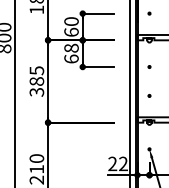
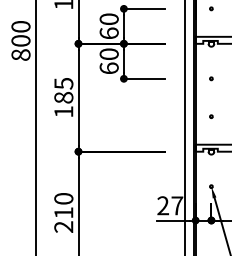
text: (71, 48) -> (109, 54), 68 -> 60
text: (36, 91) -> (63, 111), 385 -> 185
text: (123, 163) -> (177, 205), 22 -> 27

